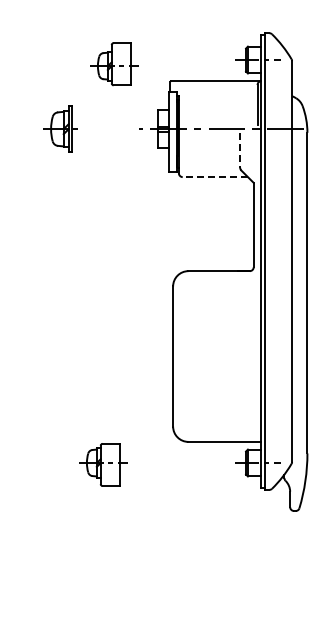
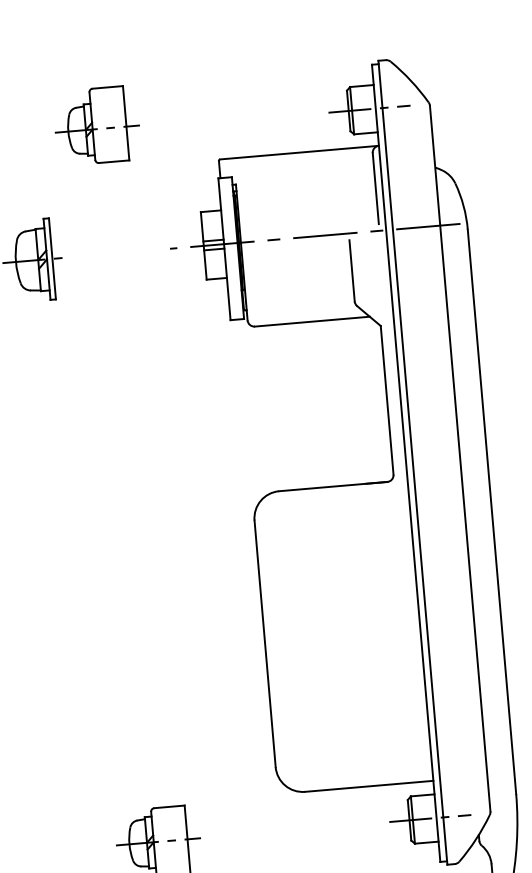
part: (114, 64) -> (97, 126), moved
line: (240, 150) -> (352, 271), dashed -> solid
line: (215, 177) -> (312, 322), dashed -> solid

